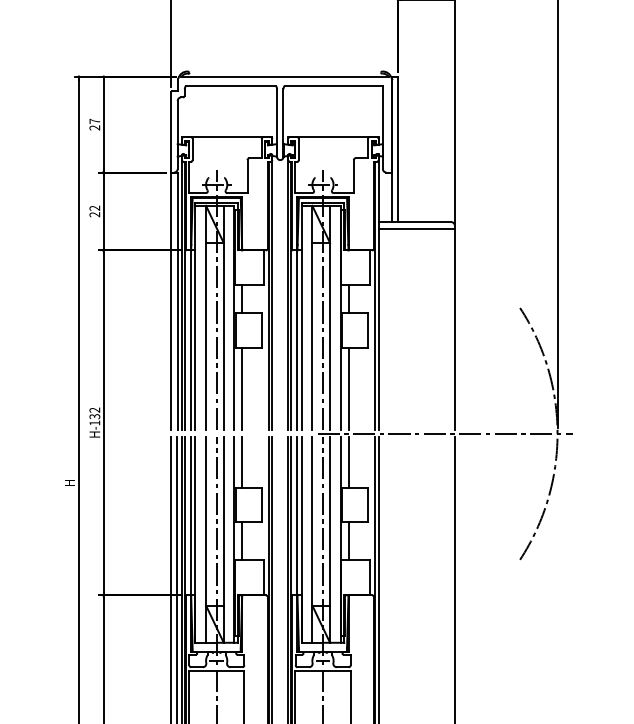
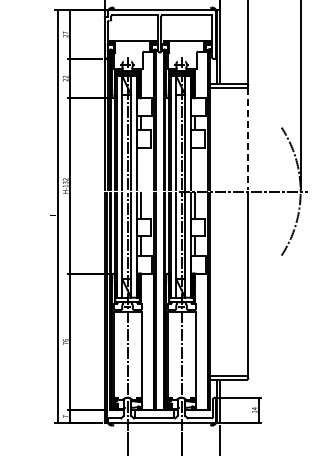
line: (454, 329) -> (248, 138), solid -> dashed
line: (242, 388) -> (140, 168), removed
line: (348, 388) -> (194, 168), removed

